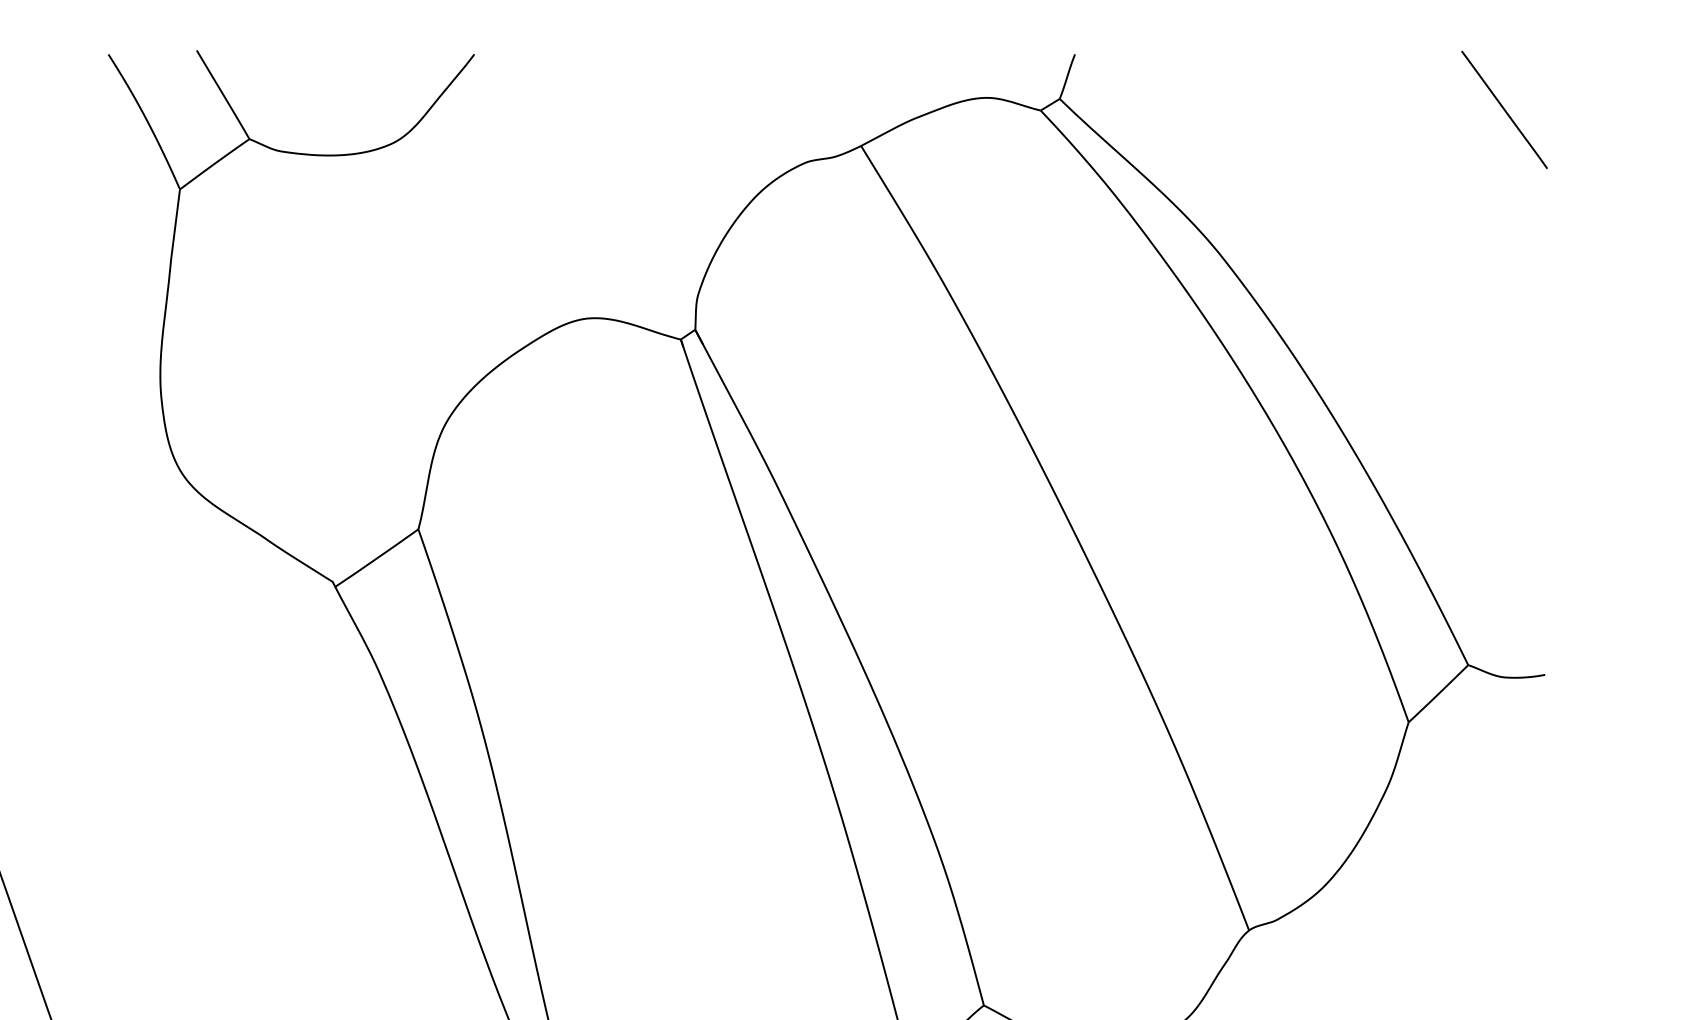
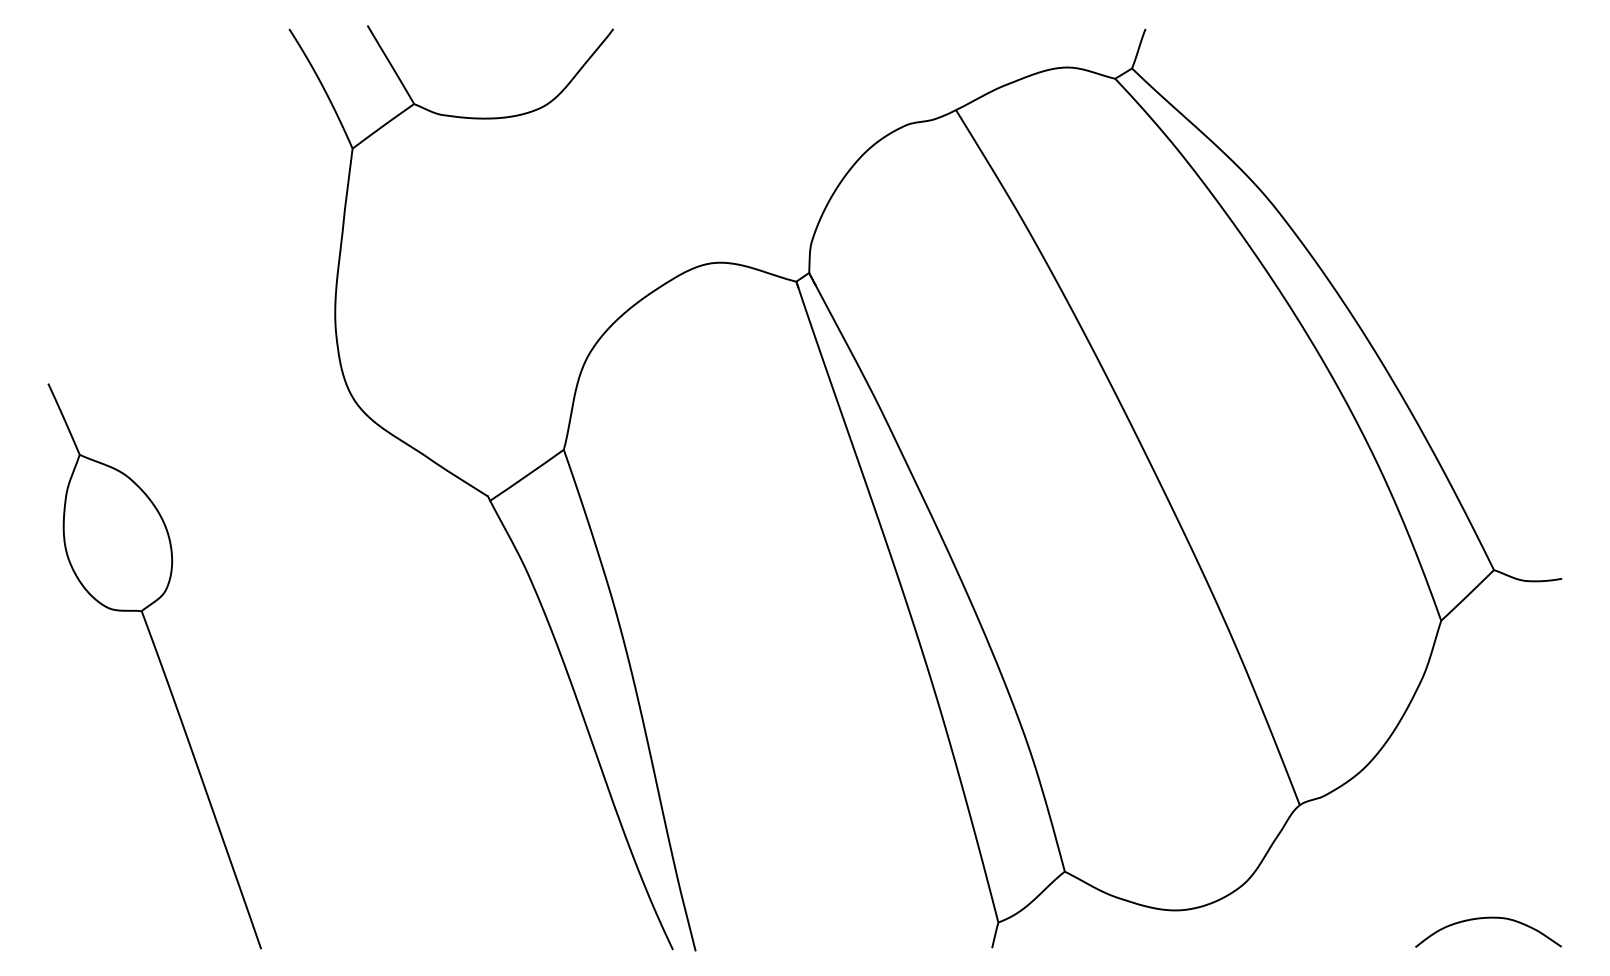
line: (1503, 109) -> (1525, 77), removed

